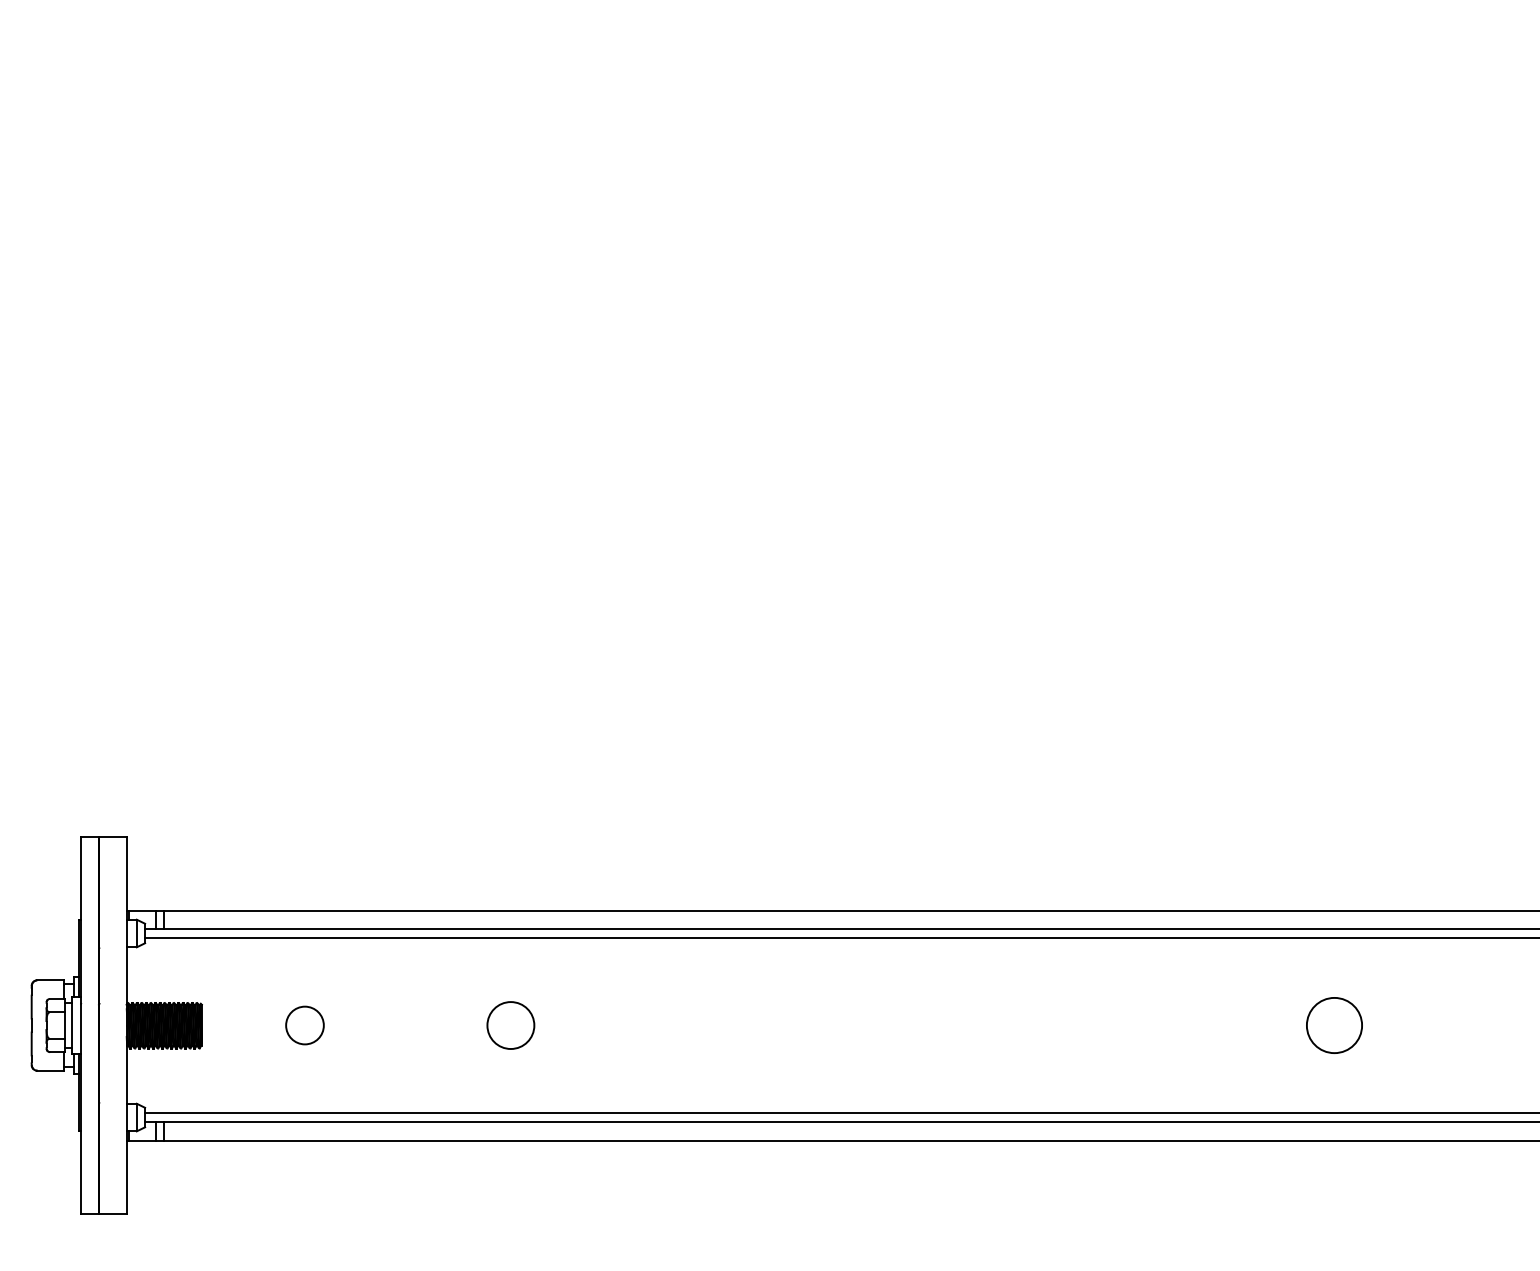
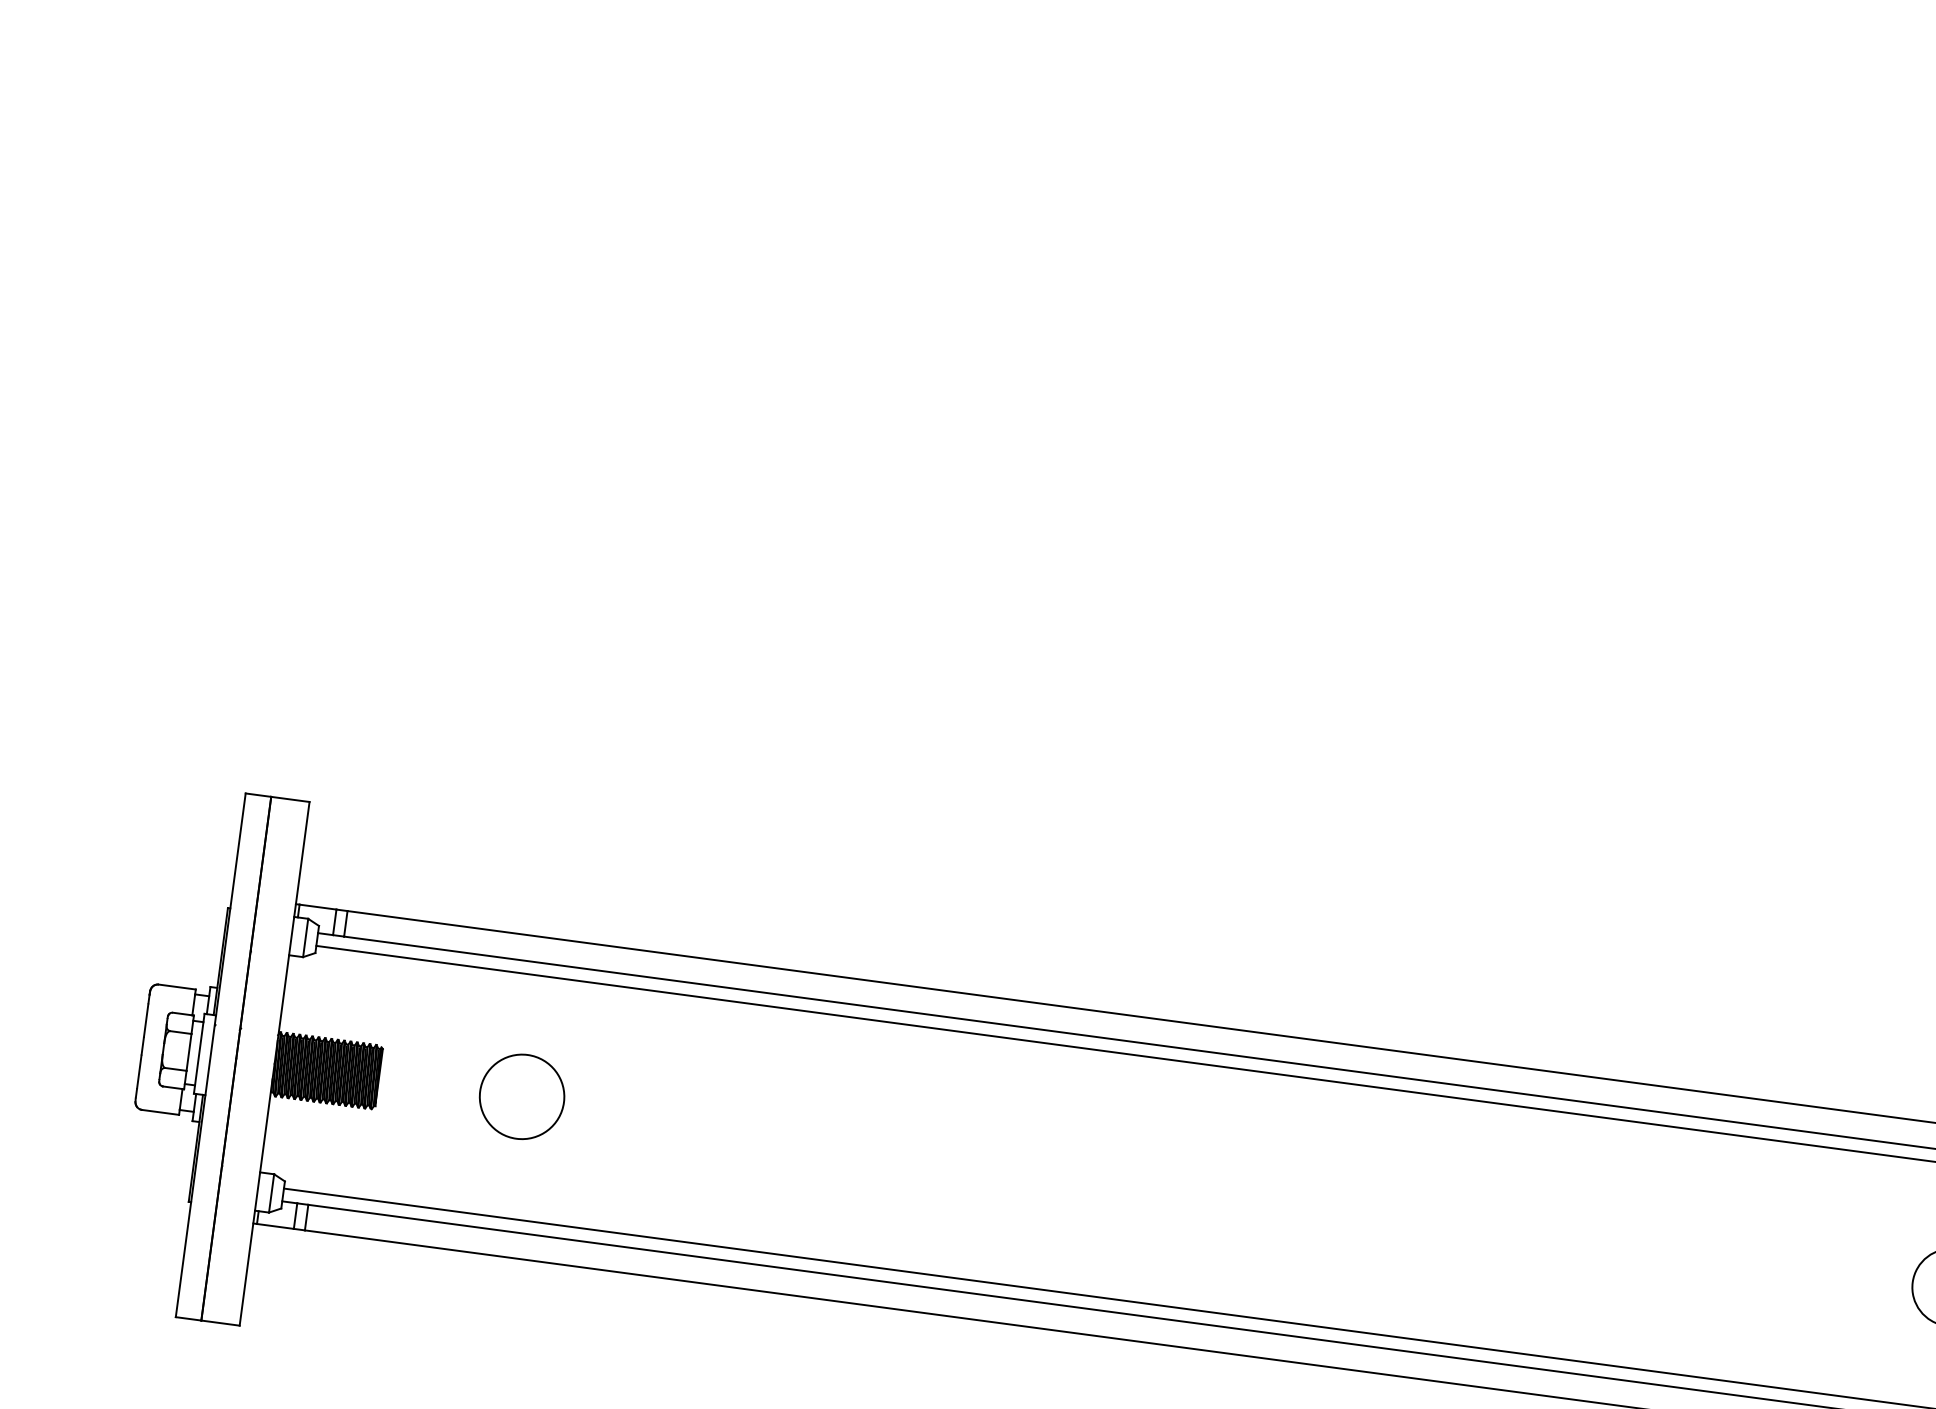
circle: (304, 1025) -> (521, 1096), size x1.6
circle: (510, 1025) -> (807, 1134), removed

